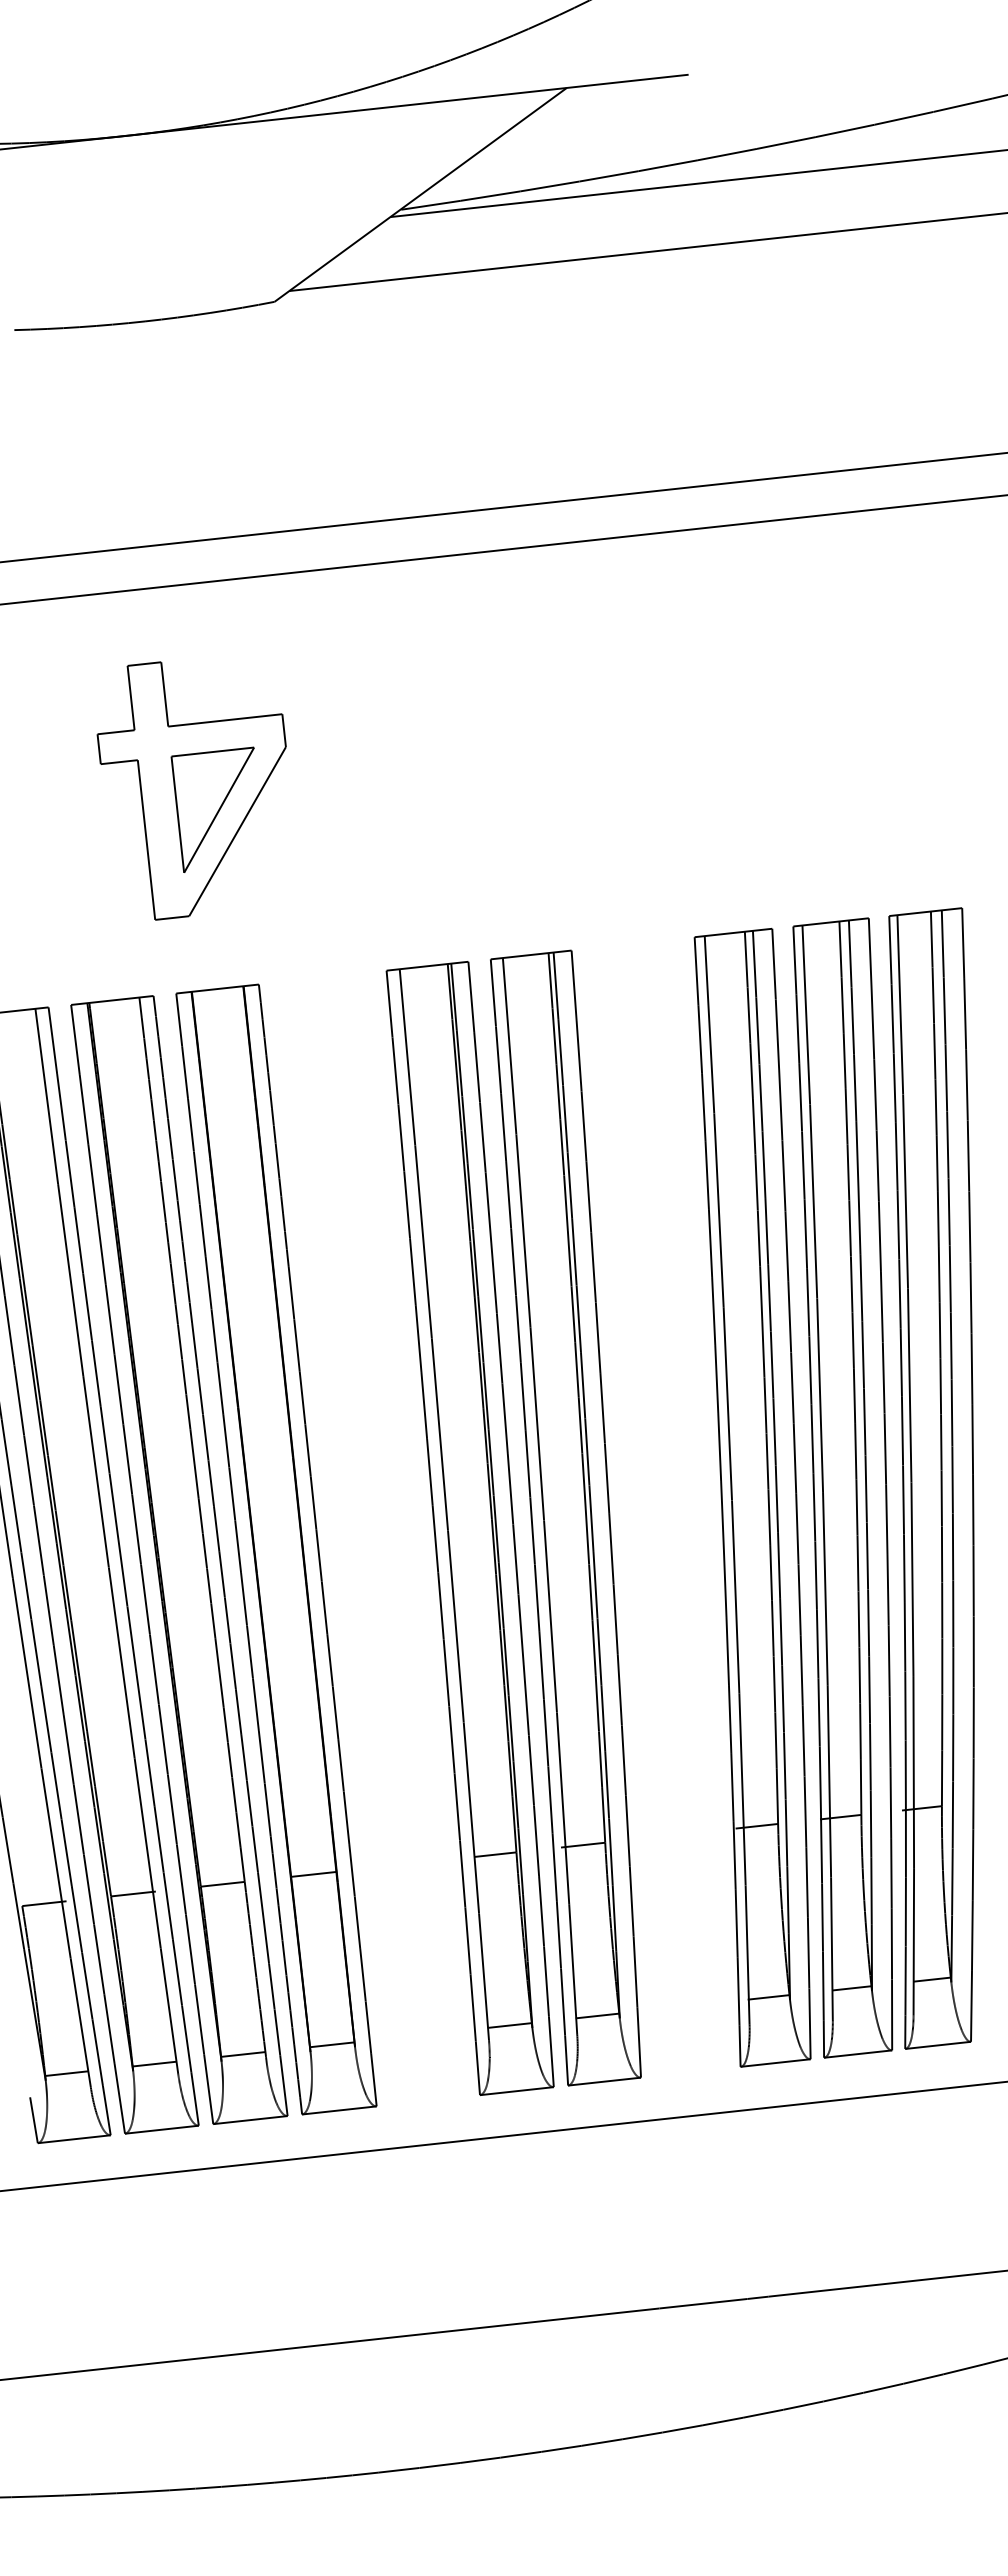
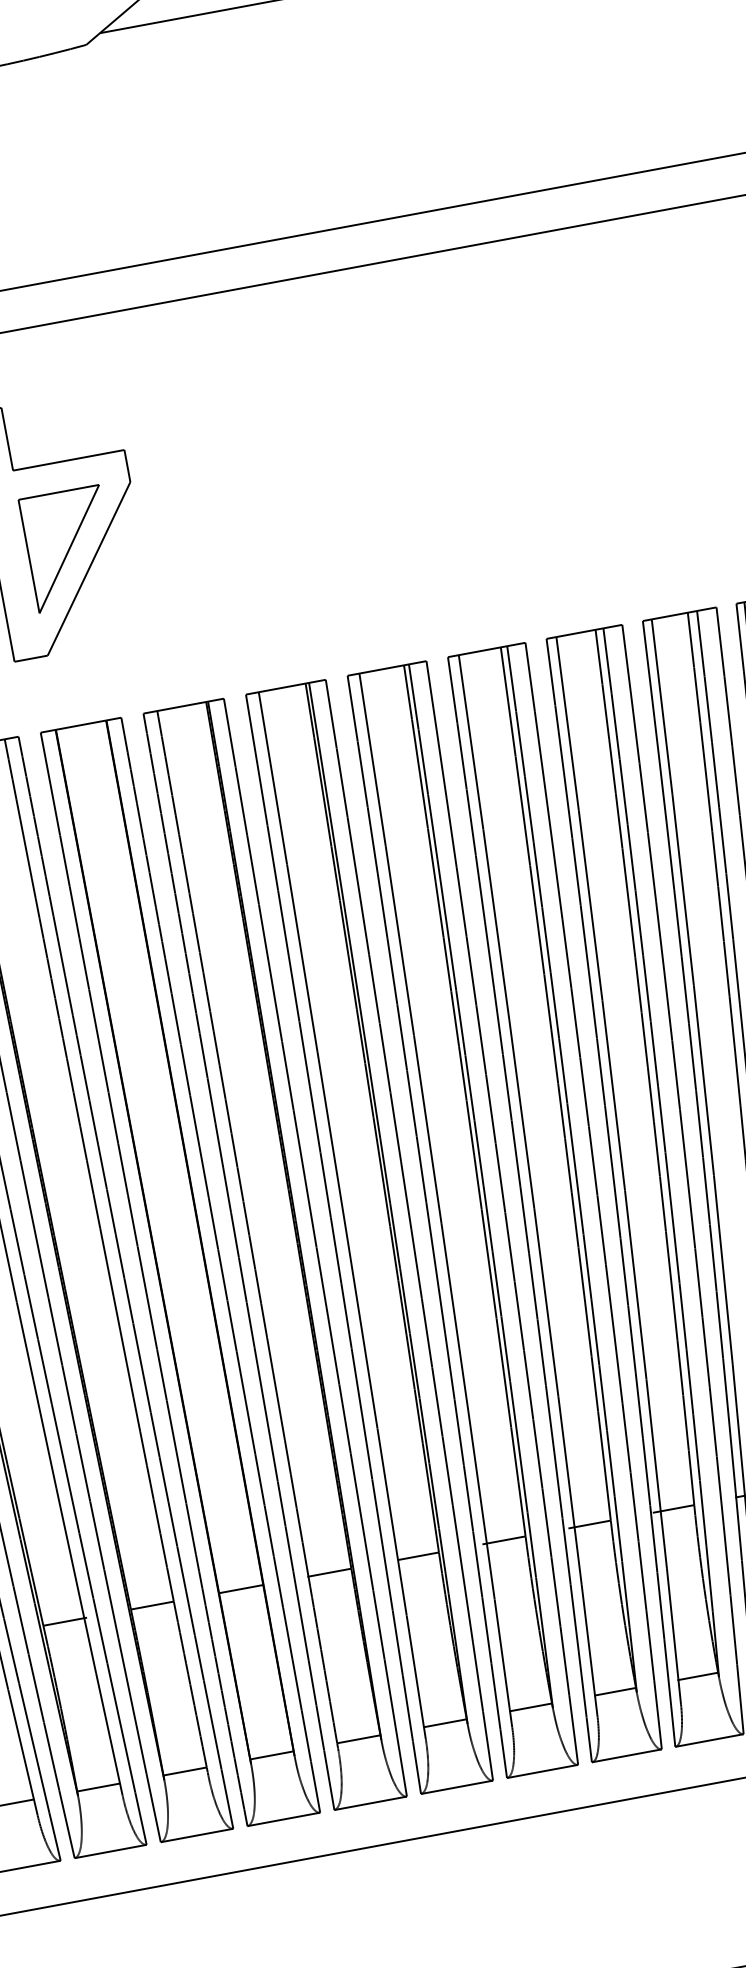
part: (659, 1507) -> (554, 1202), added
part: (373, 1538) -> (275, 1254), added

